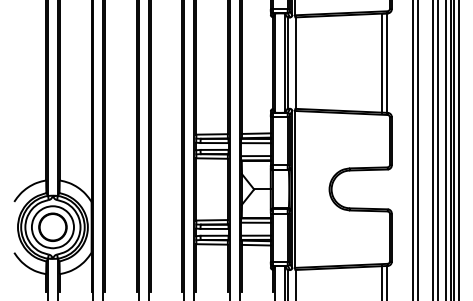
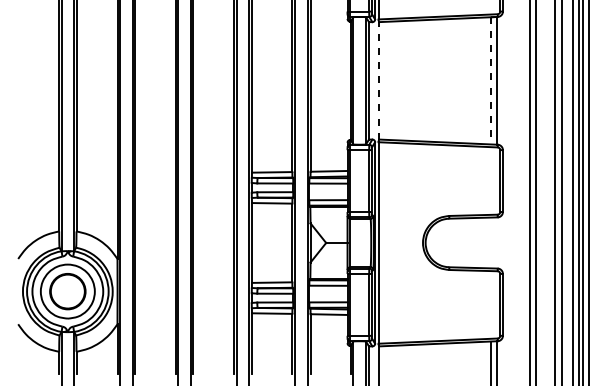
line: (295, 62) -> (379, 80), solid -> dashed
line: (382, 62) -> (490, 80), solid -> dashed

